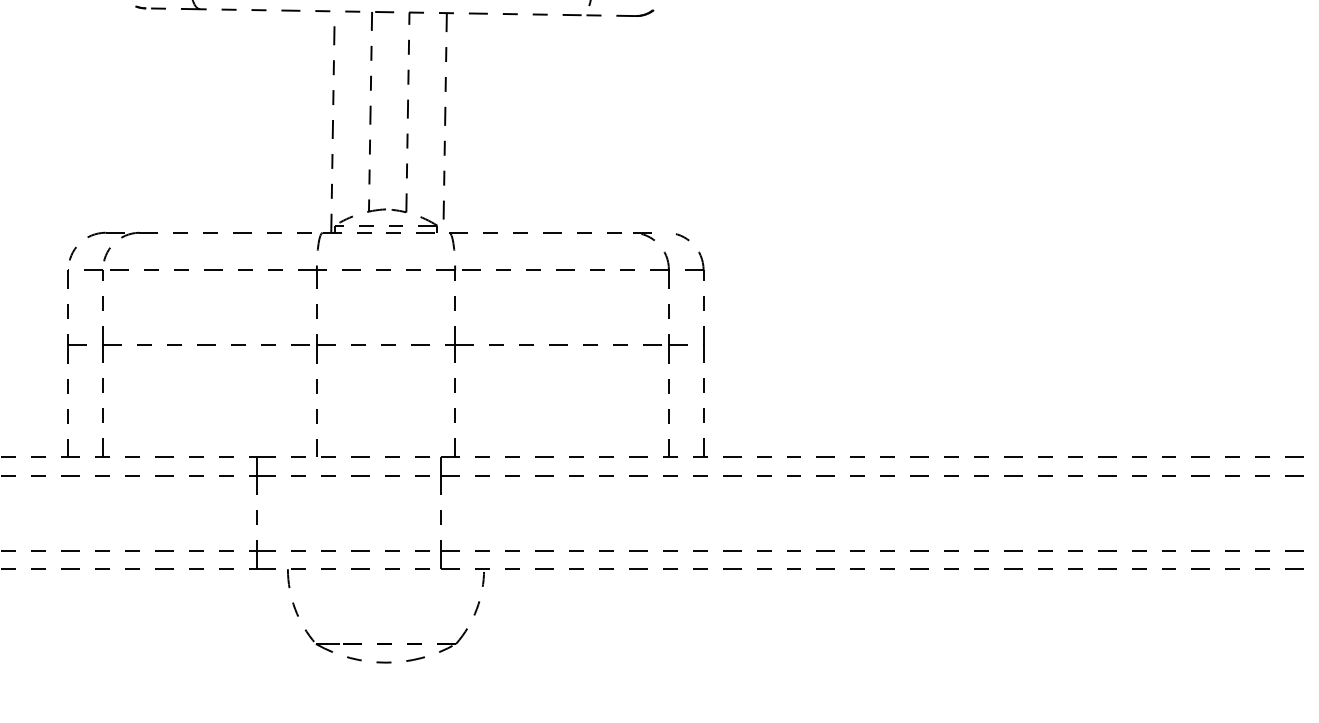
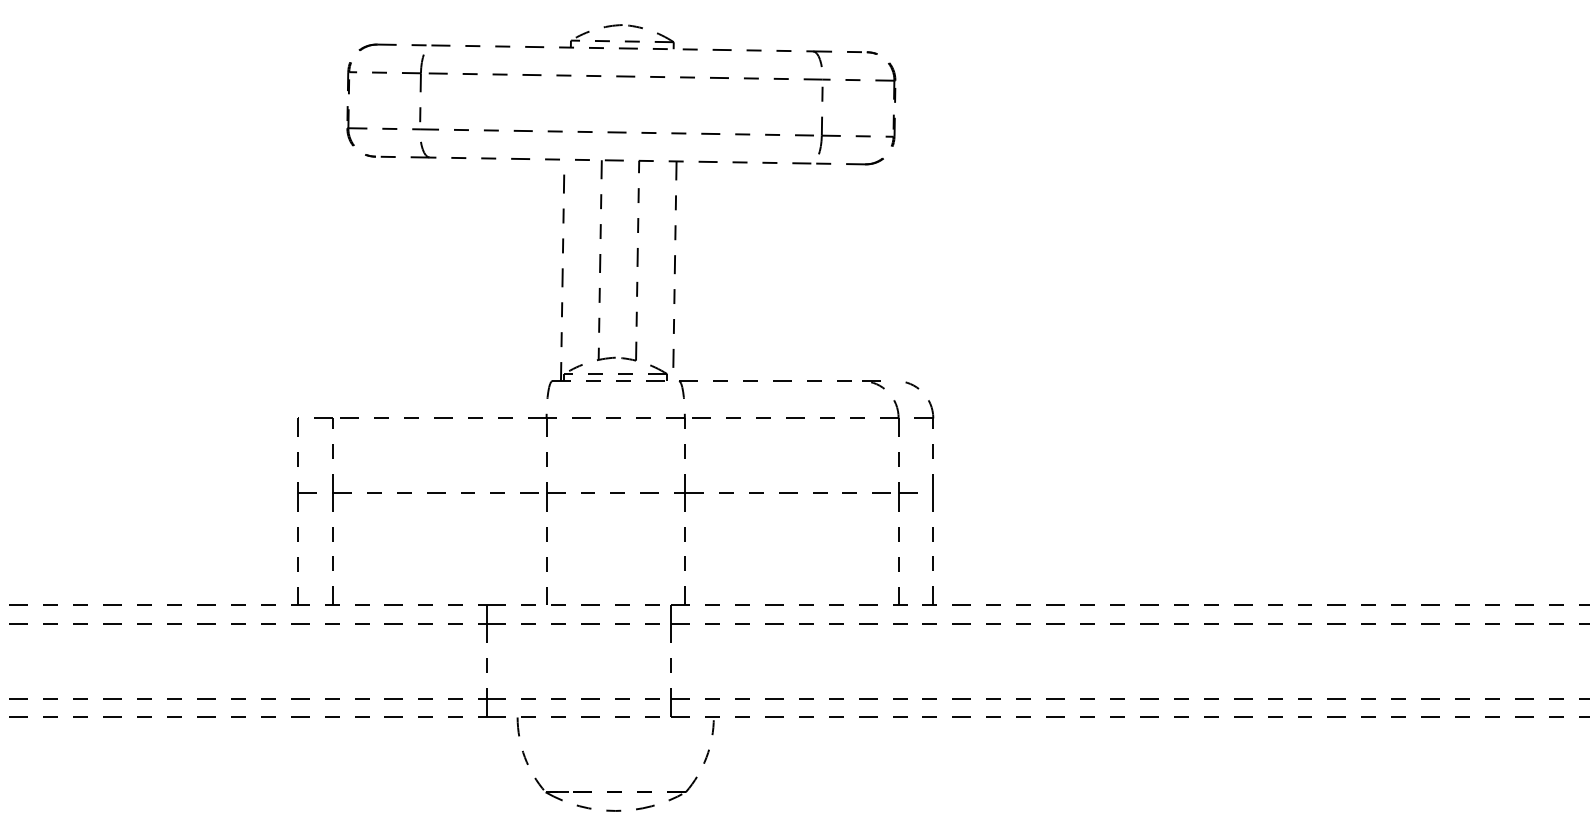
part: (187, 233) -> (417, 381), removed

